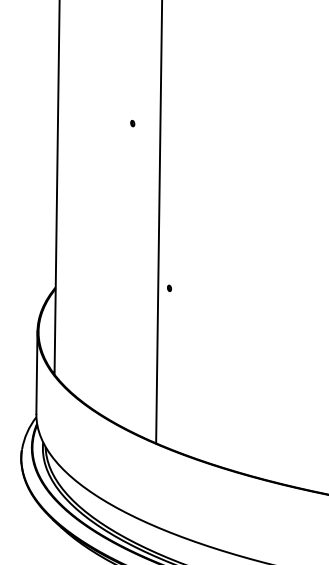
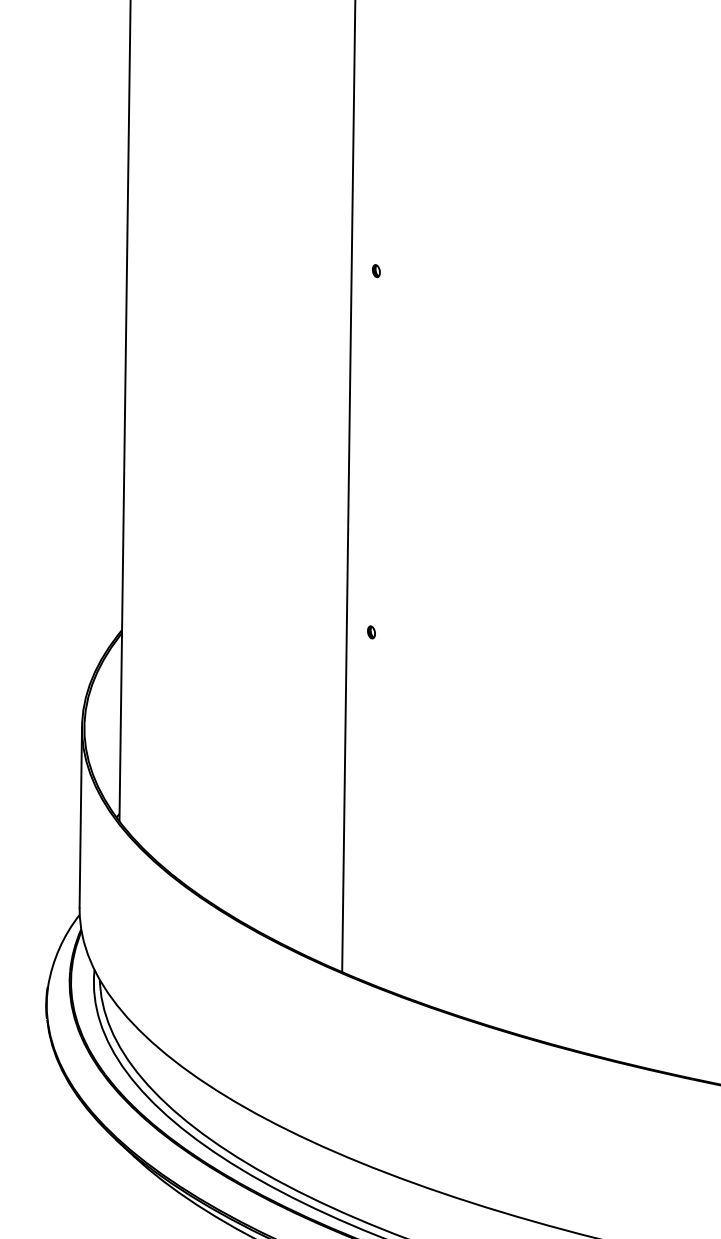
part: (132, 123) -> (375, 270), moved

